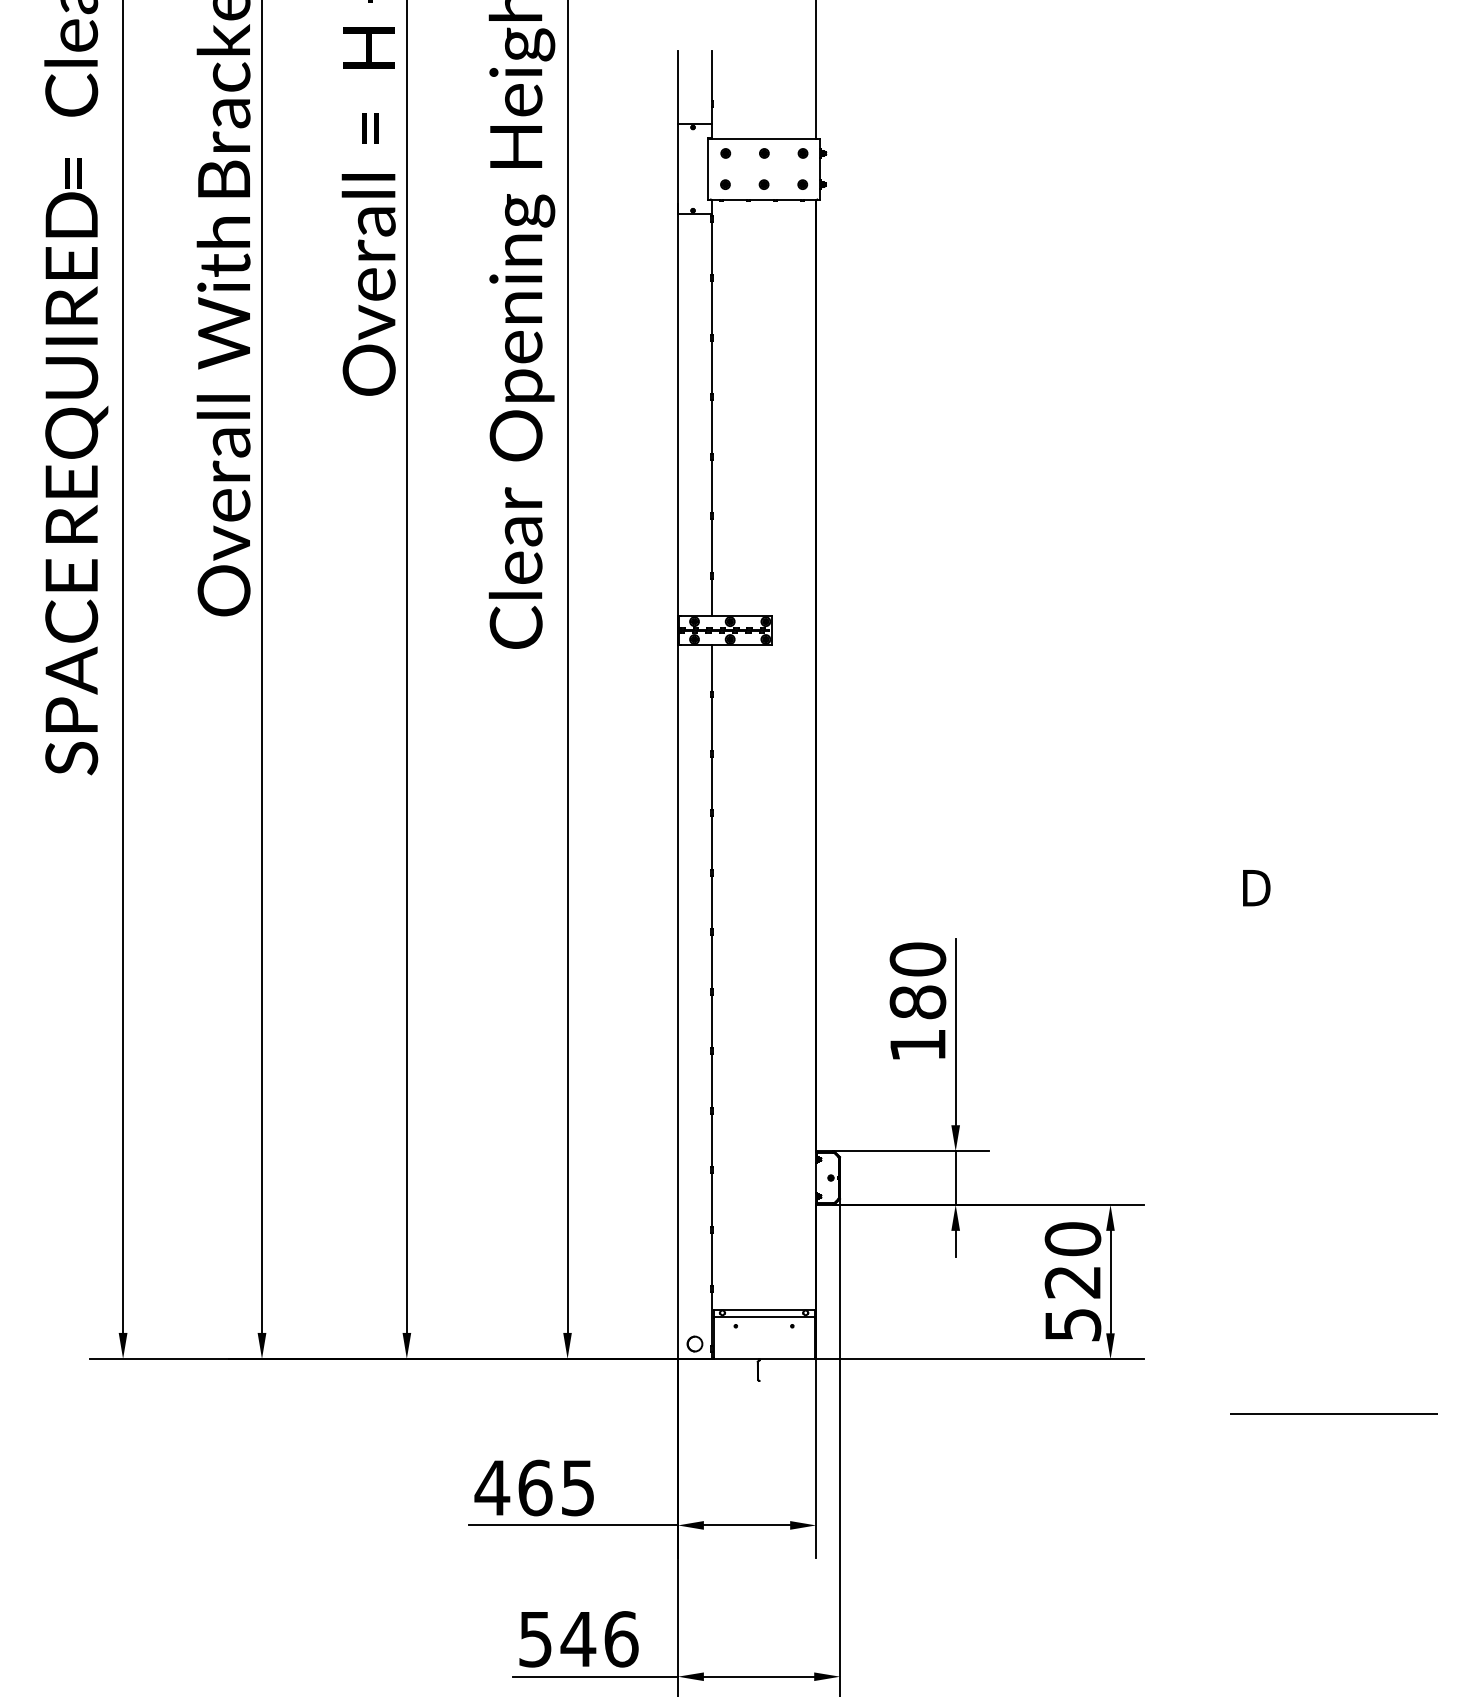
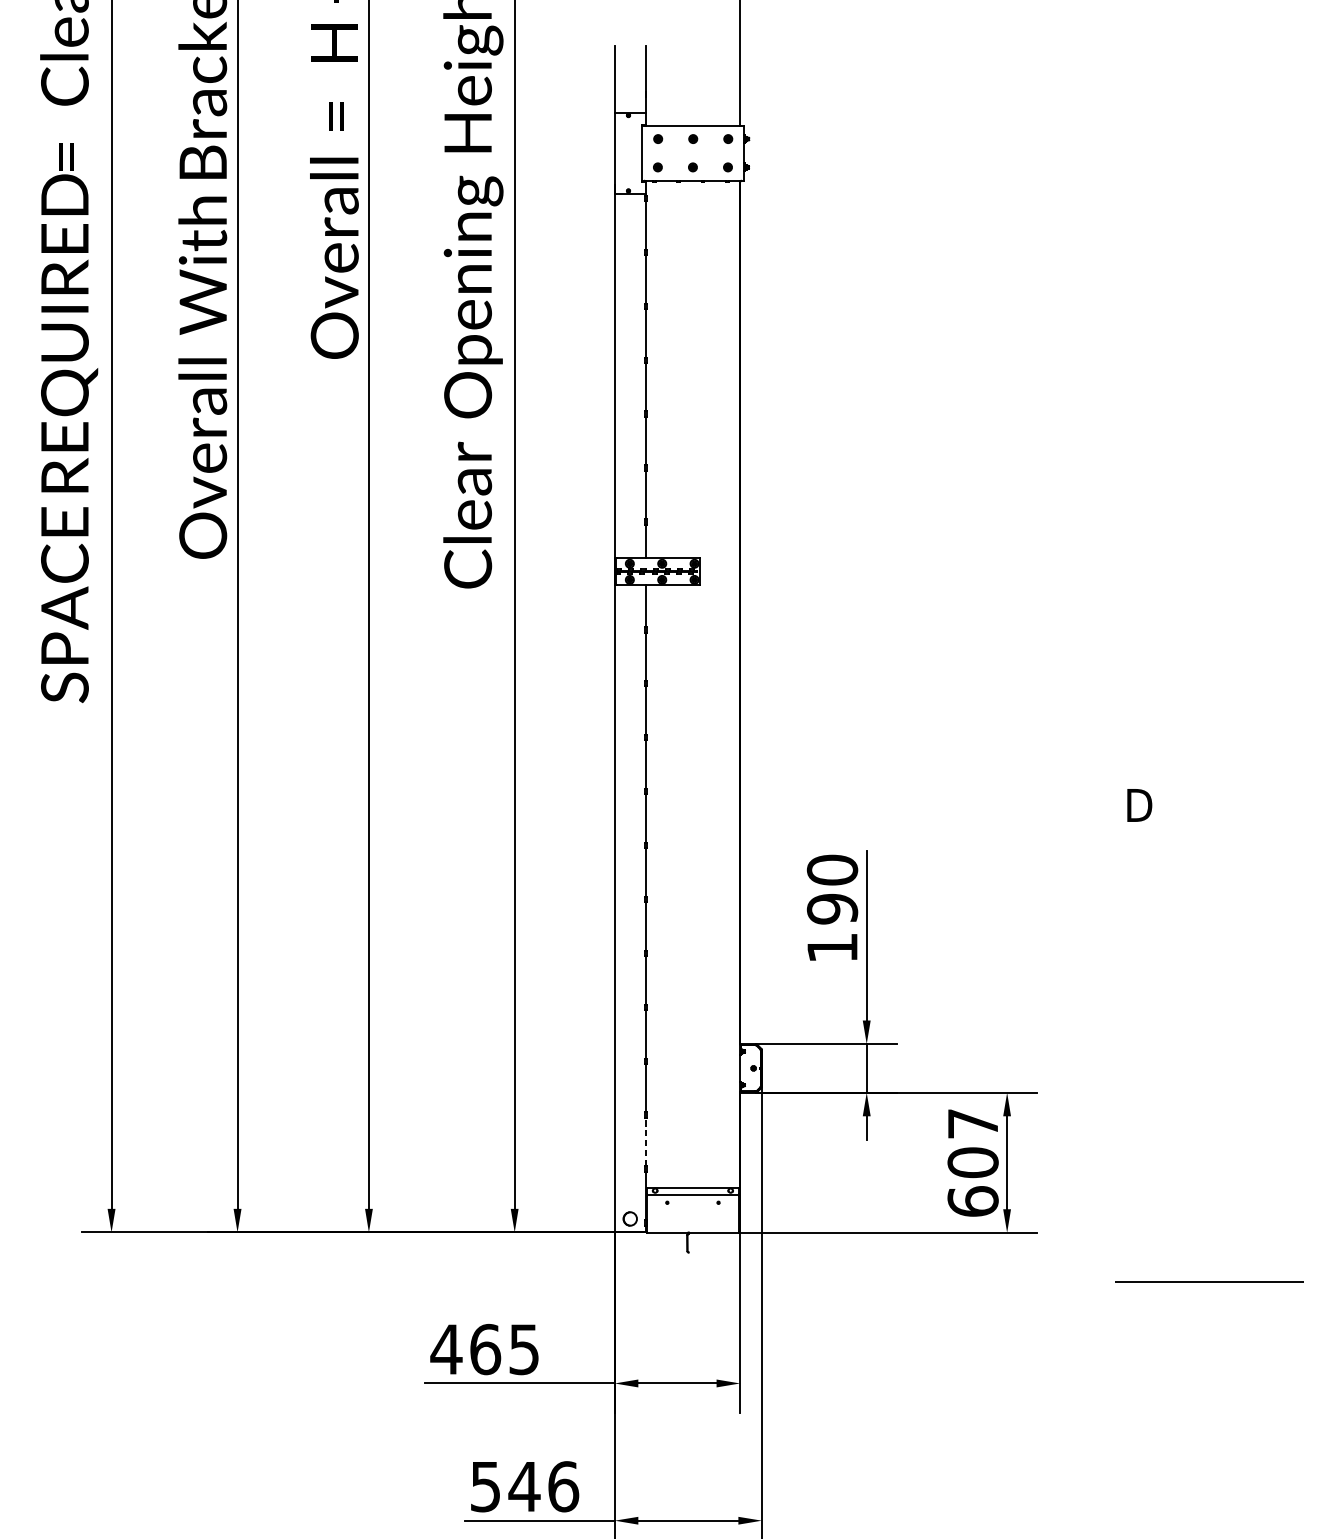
text: (917, 1002) -> (832, 909), 180 -> 190
line: (712, 1259) -> (646, 1142), solid -> dashed
text: (1072, 1281) -> (972, 1162), 520 -> 607

